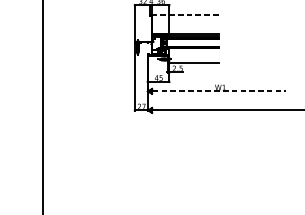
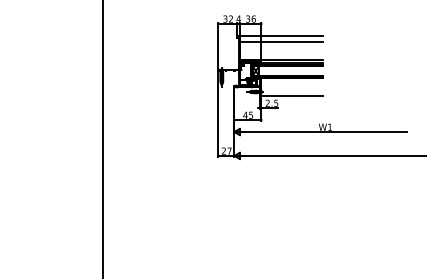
line: (185, 14) -> (281, 35), dashed -> solid
line: (185, 20) -> (281, 42), added
line: (219, 91) -> (324, 132), dashed -> solid

